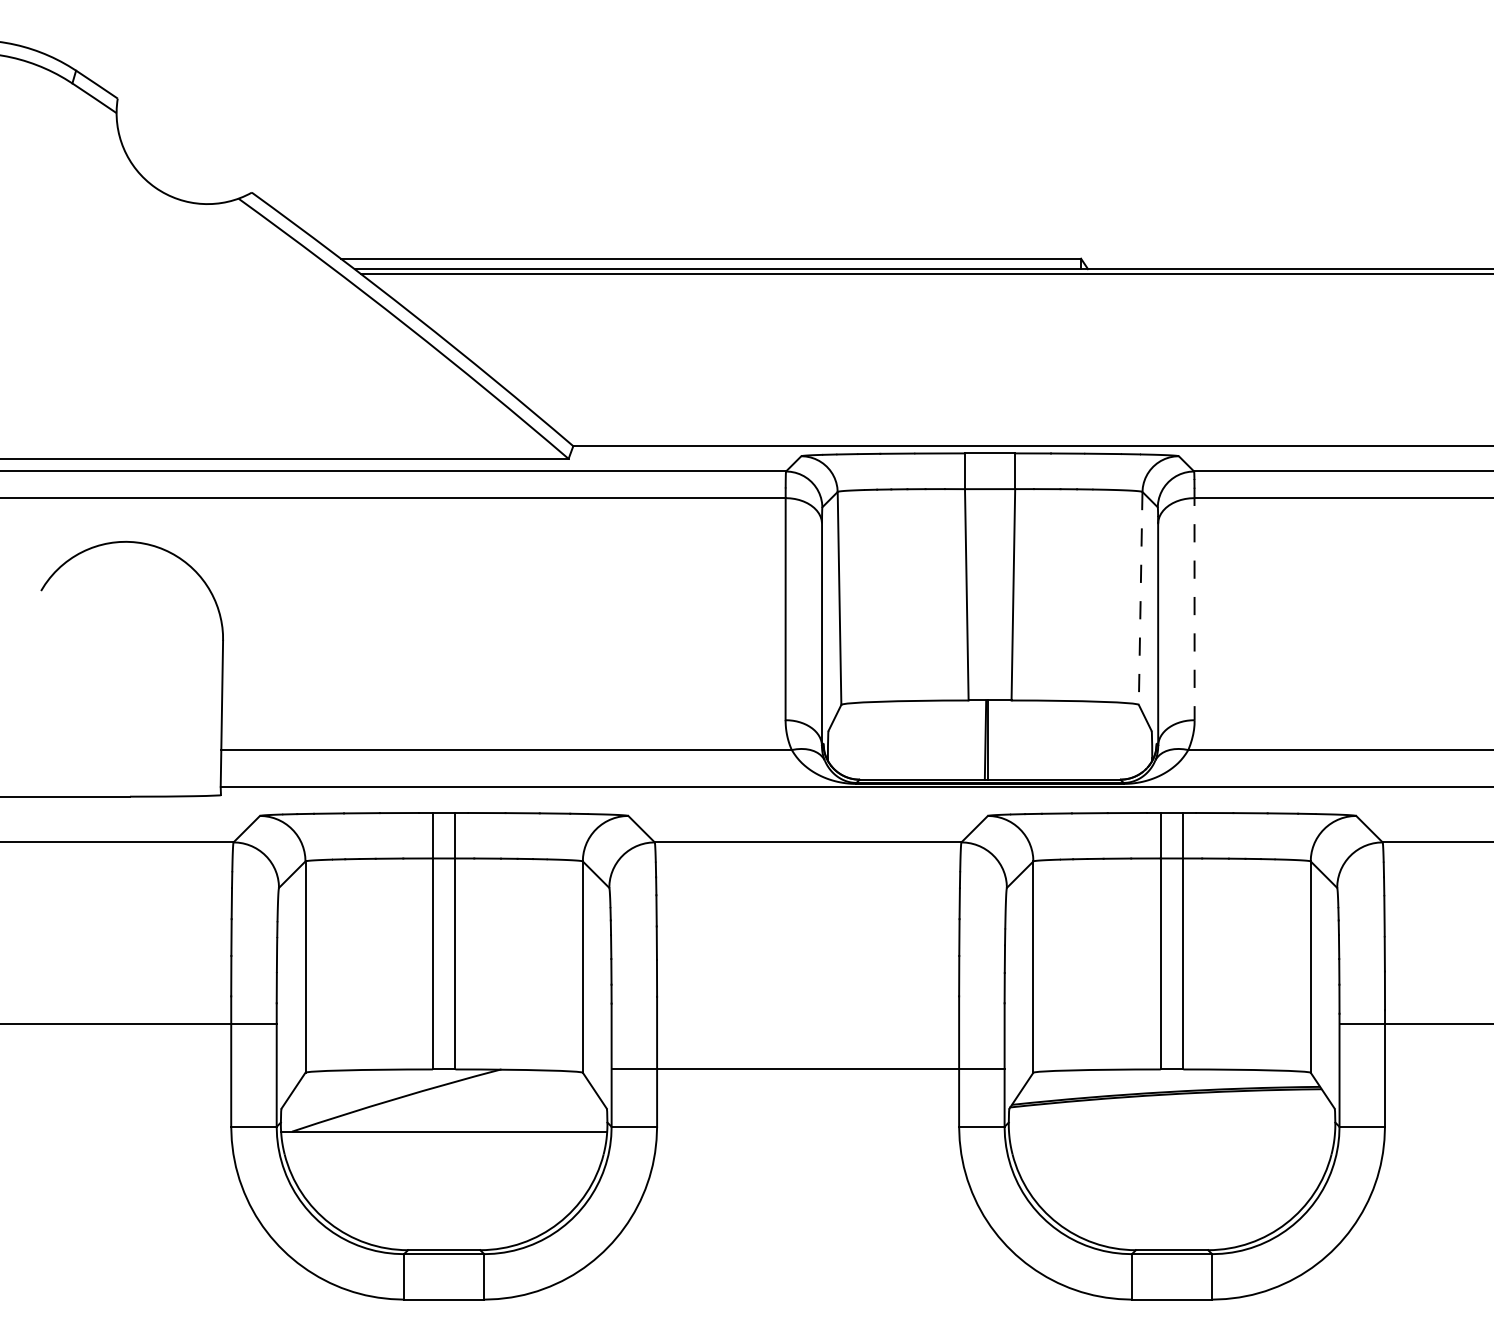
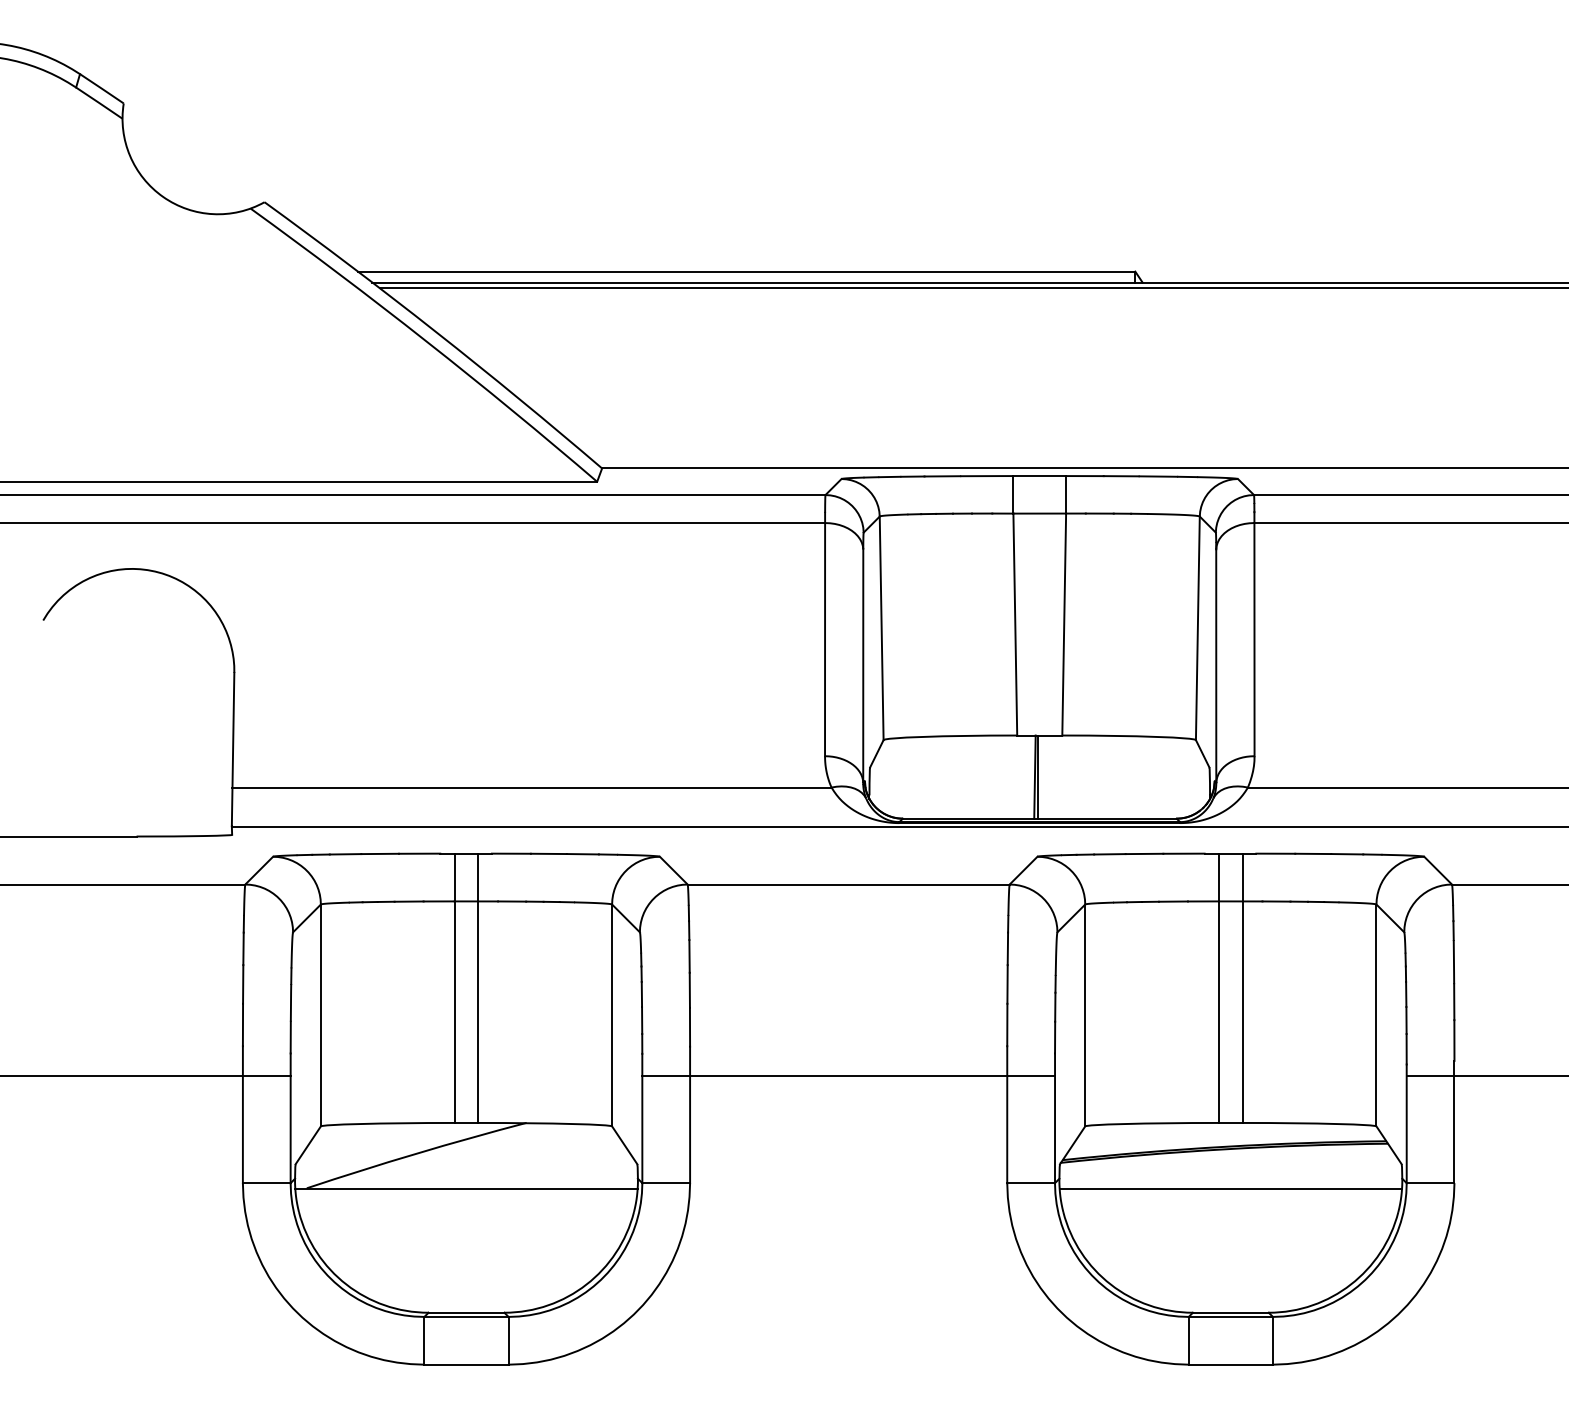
line: (1140, 598) -> (1197, 628), dashed -> solid
line: (1194, 604) -> (1254, 634), dashed -> solid
line: (807, 1069) -> (848, 1075), moved
line: (1171, 1131) -> (1230, 1188), added

